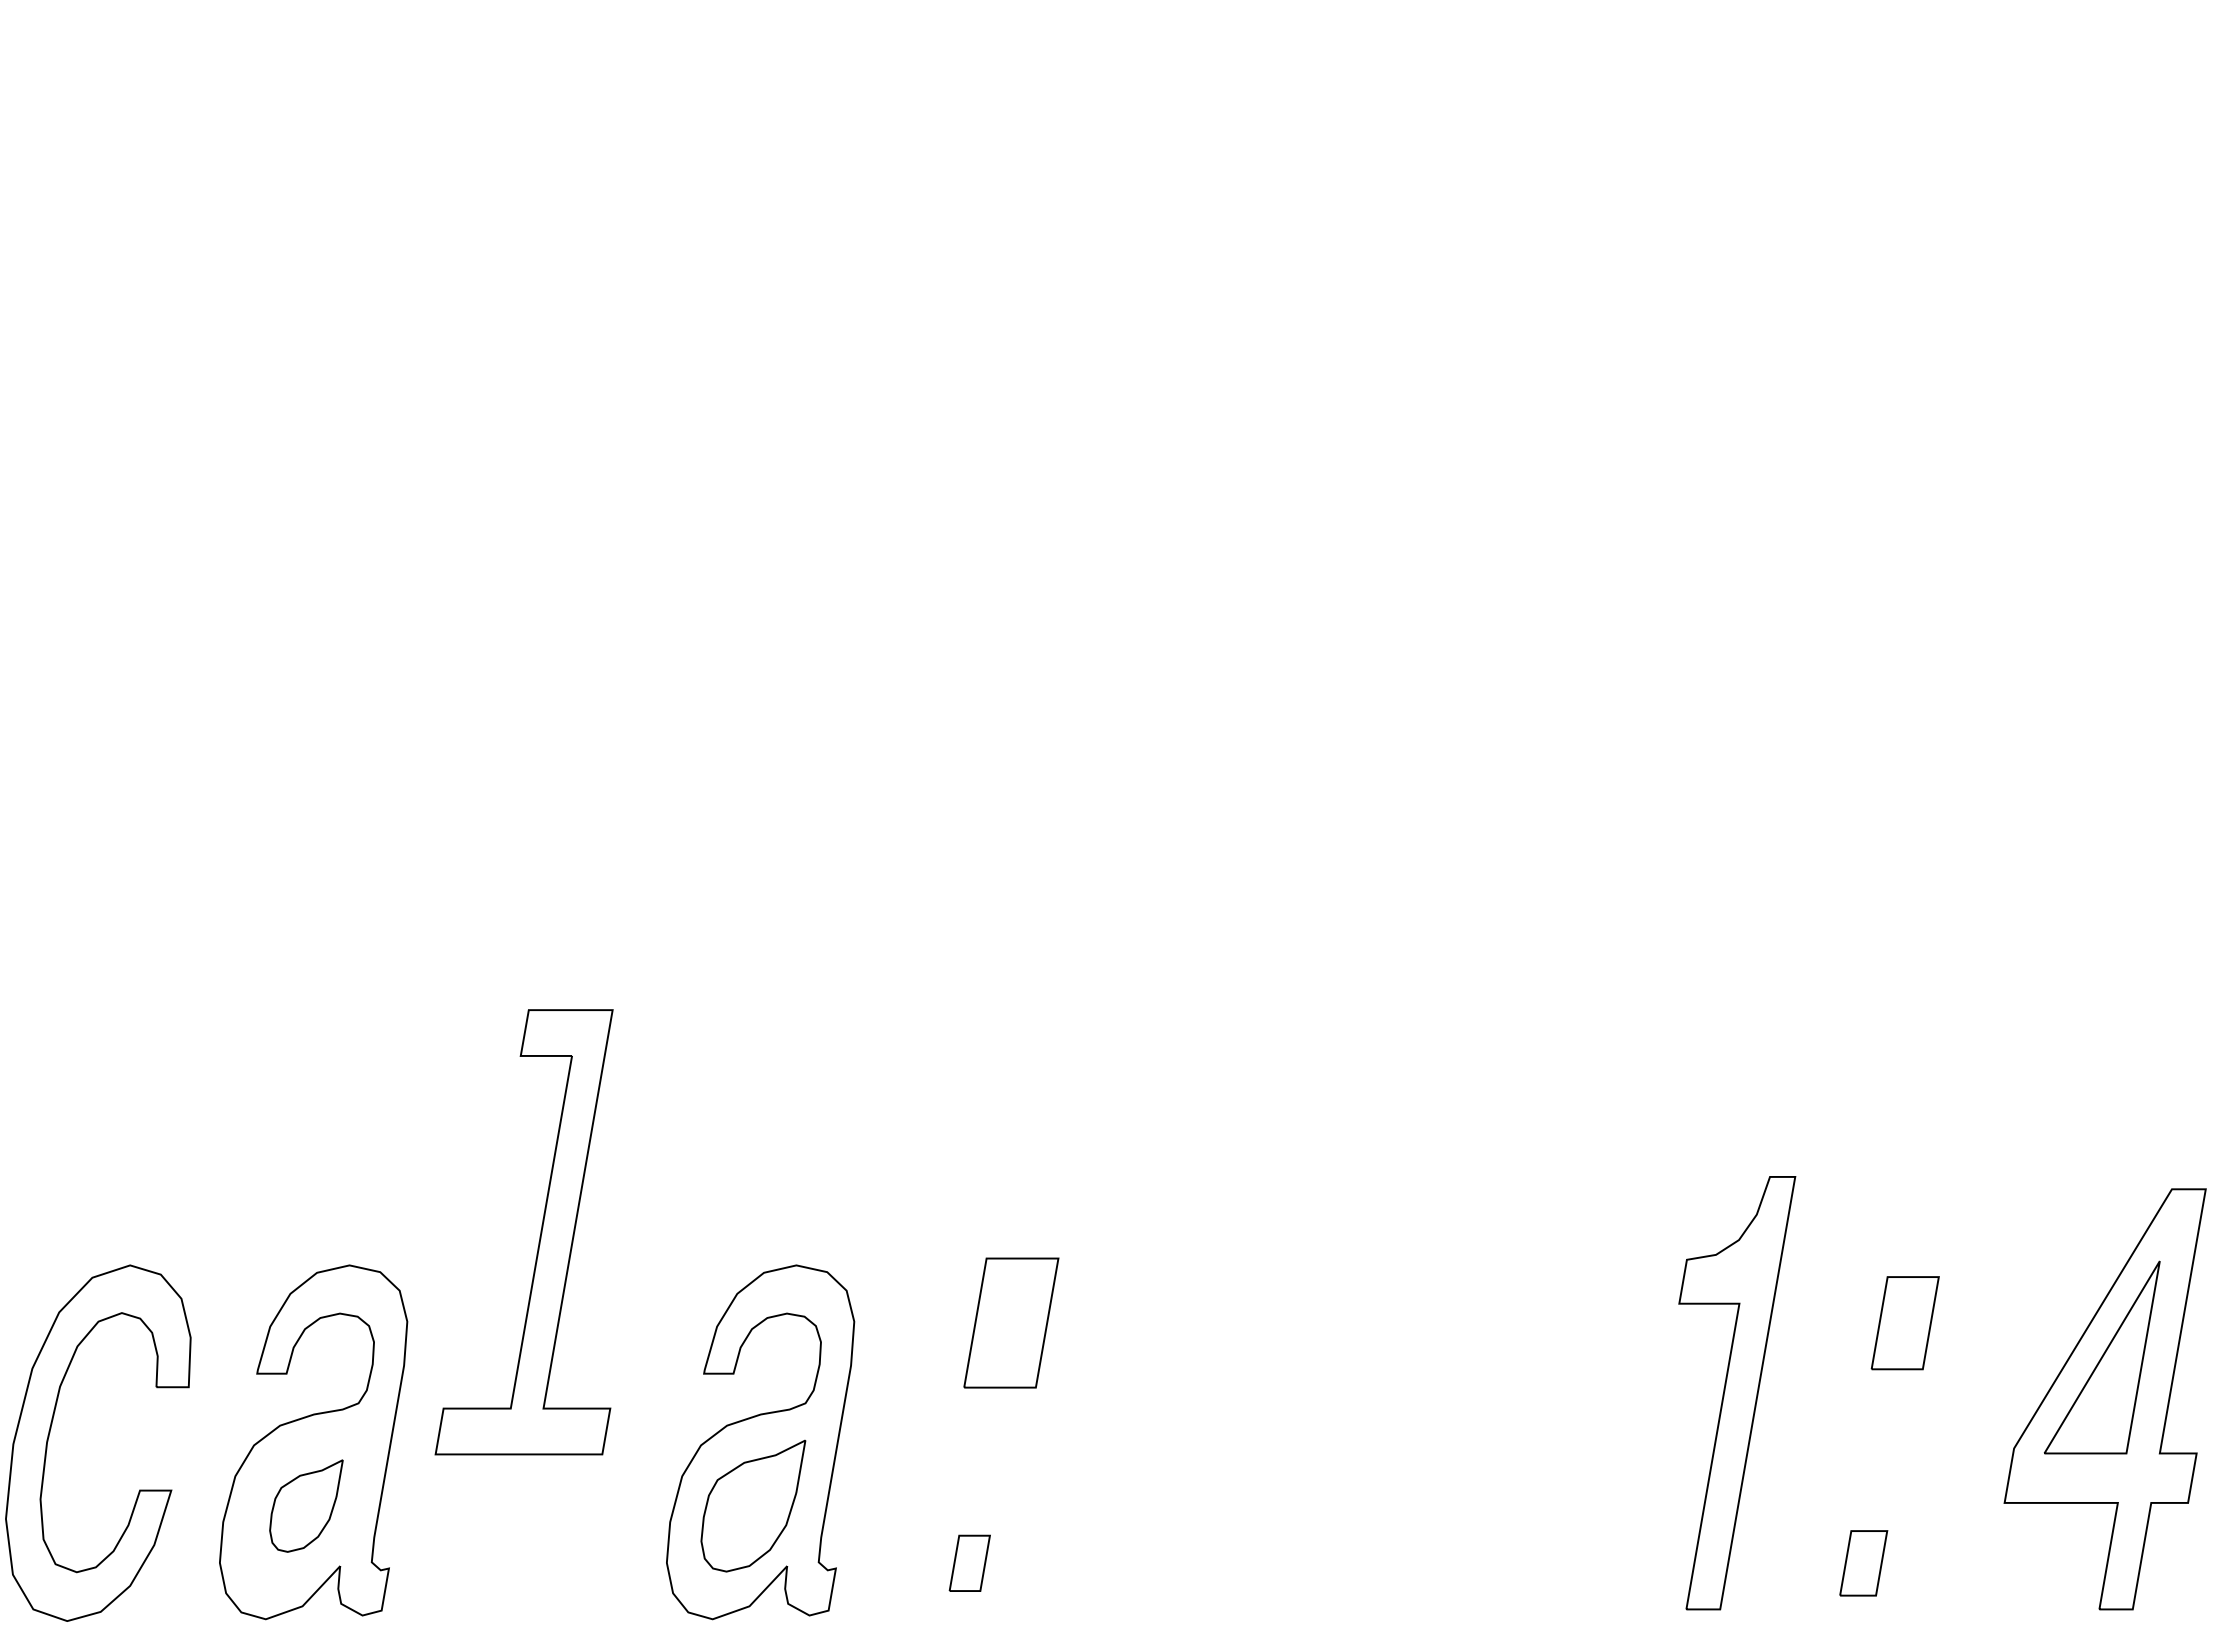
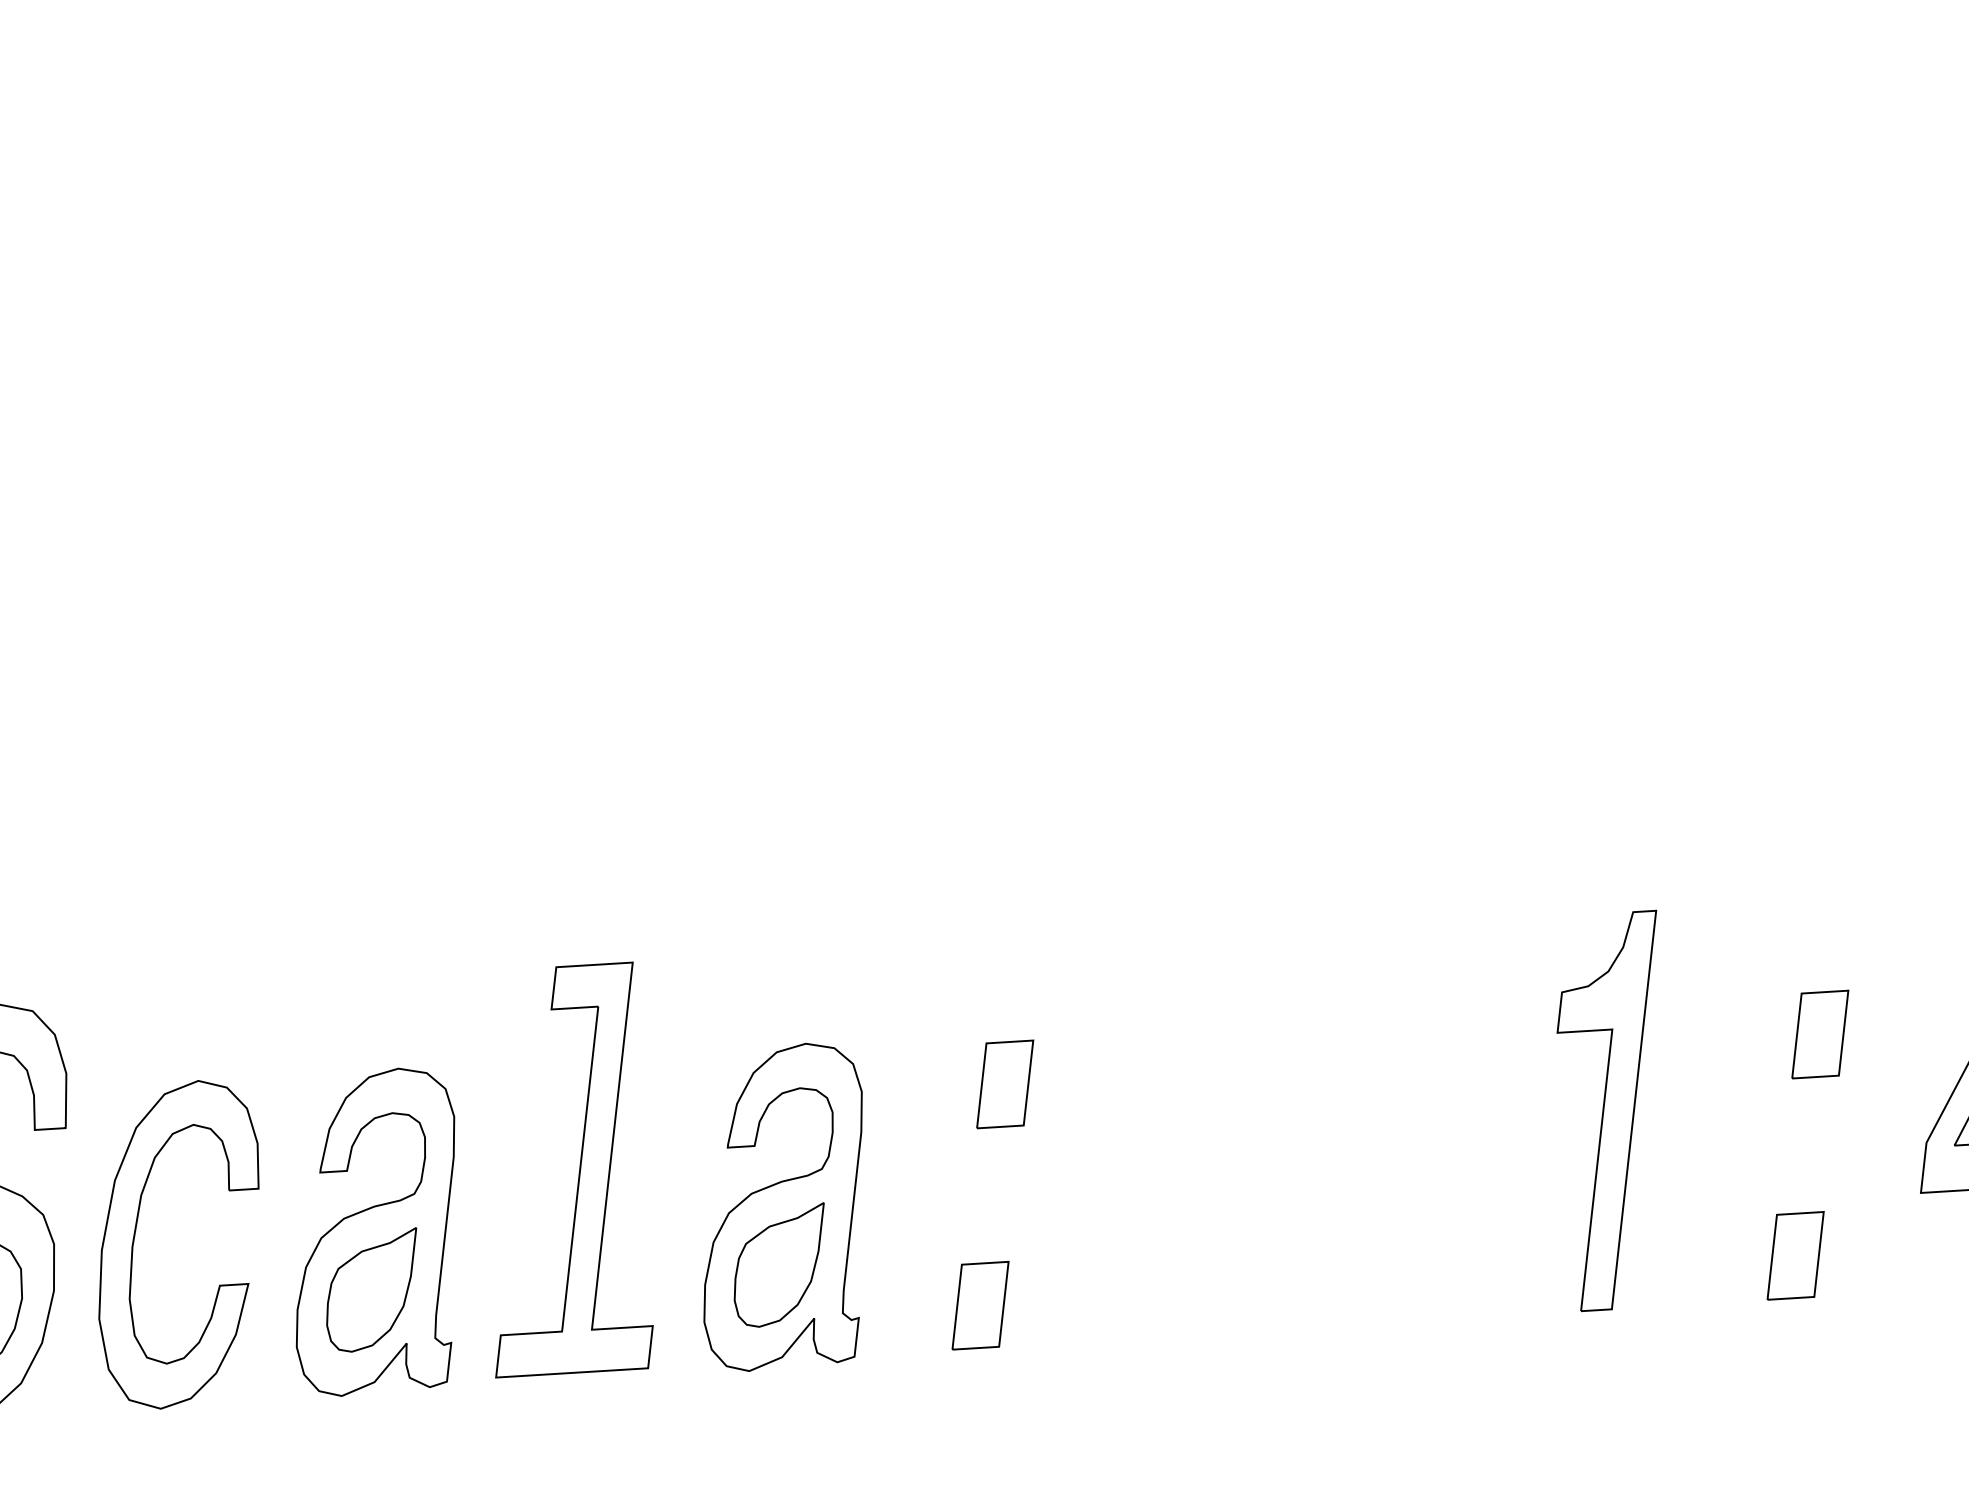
part: (539, 1236) -> (578, 1173), moved
part: (1011, 1323) -> (1005, 1084), size x0.71
part: (1737, 1393) -> (1615, 1111), moved
part: (306, 1505) -> (372, 1290), size x1.43
part: (969, 1563) -> (980, 1305), size x1.67
part: (1863, 1563) -> (1795, 1256), size x1.43

